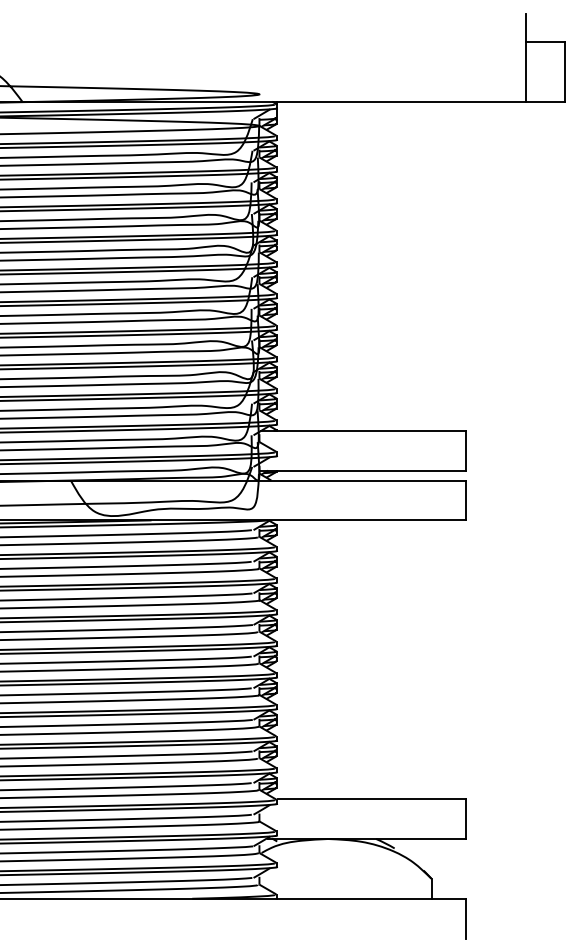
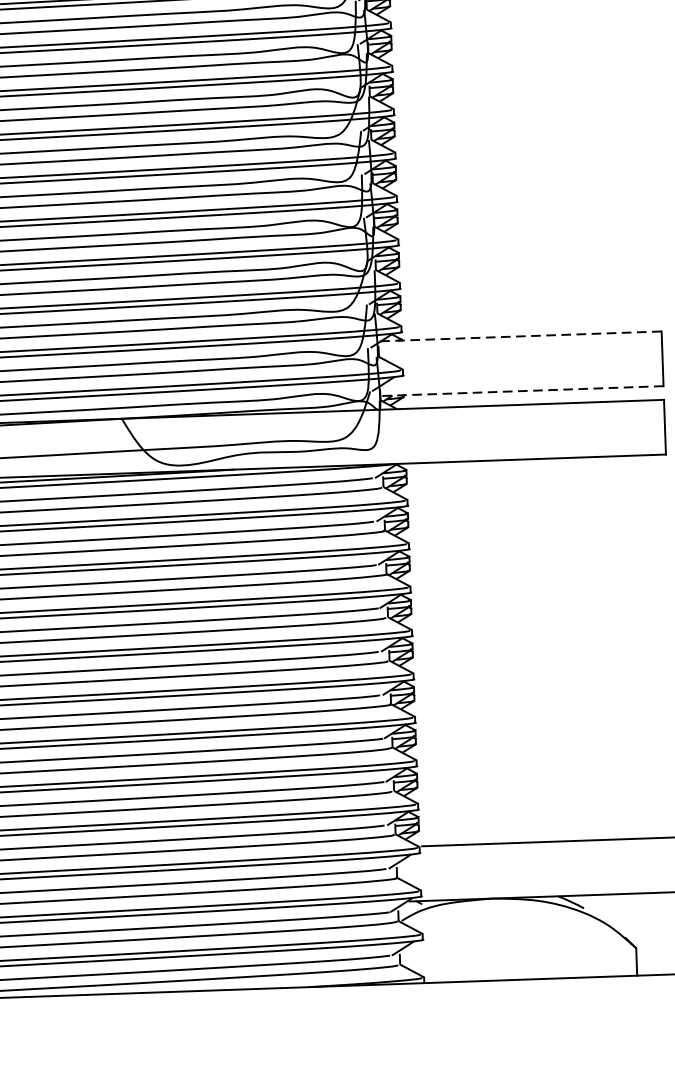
line: (362, 430) -> (519, 336), solid -> dashed
line: (362, 470) -> (521, 391), solid -> dashed

